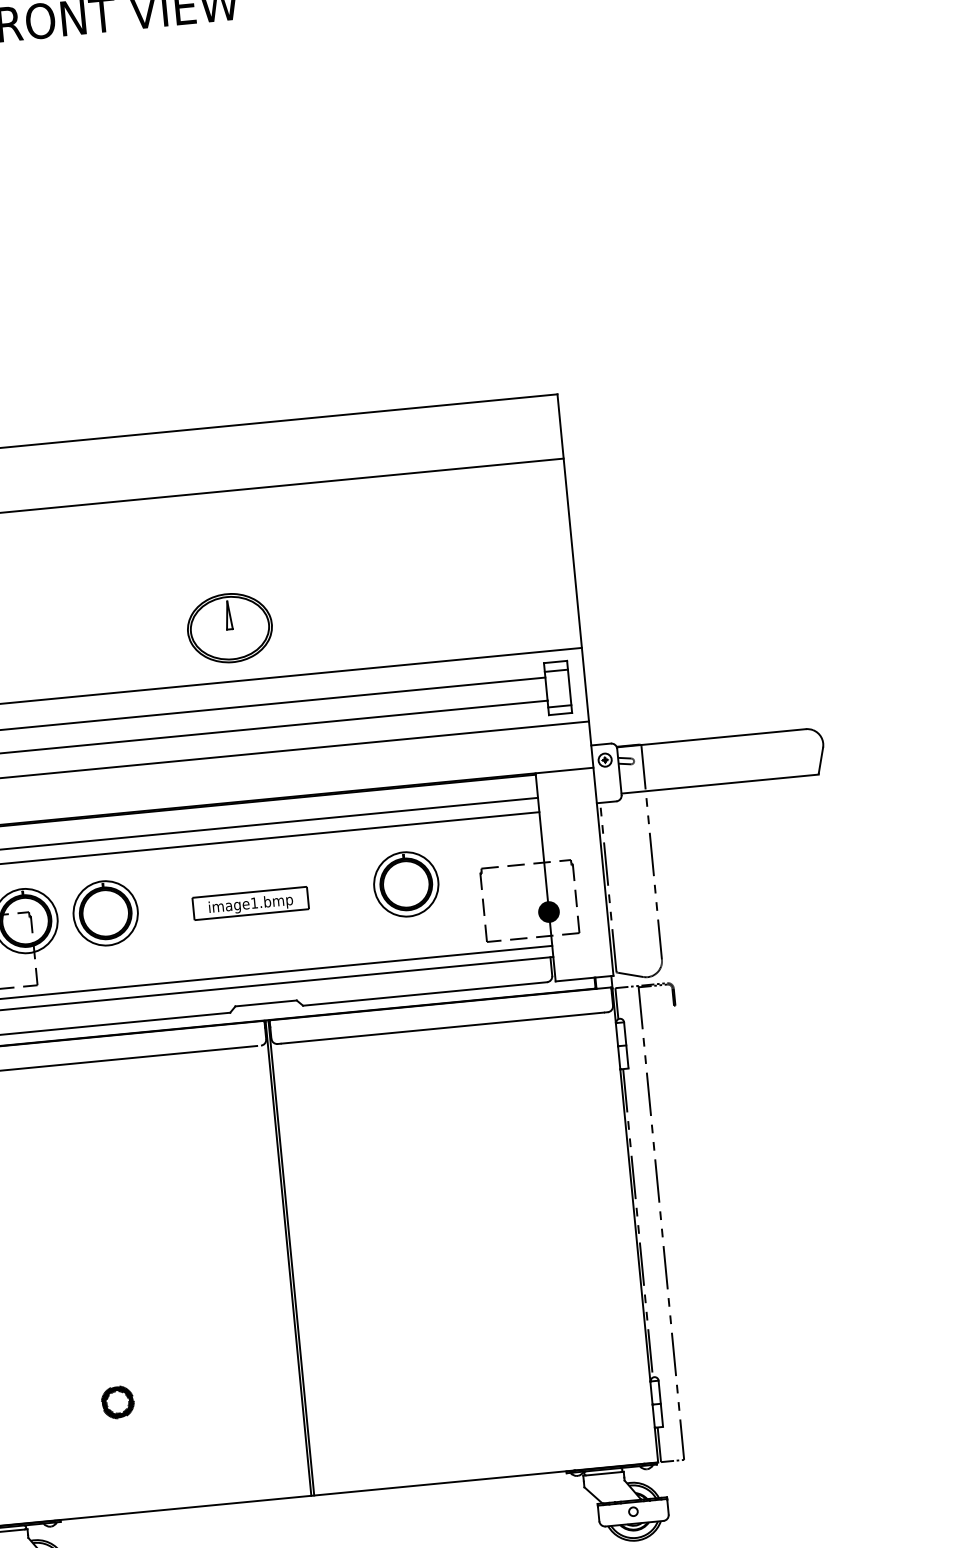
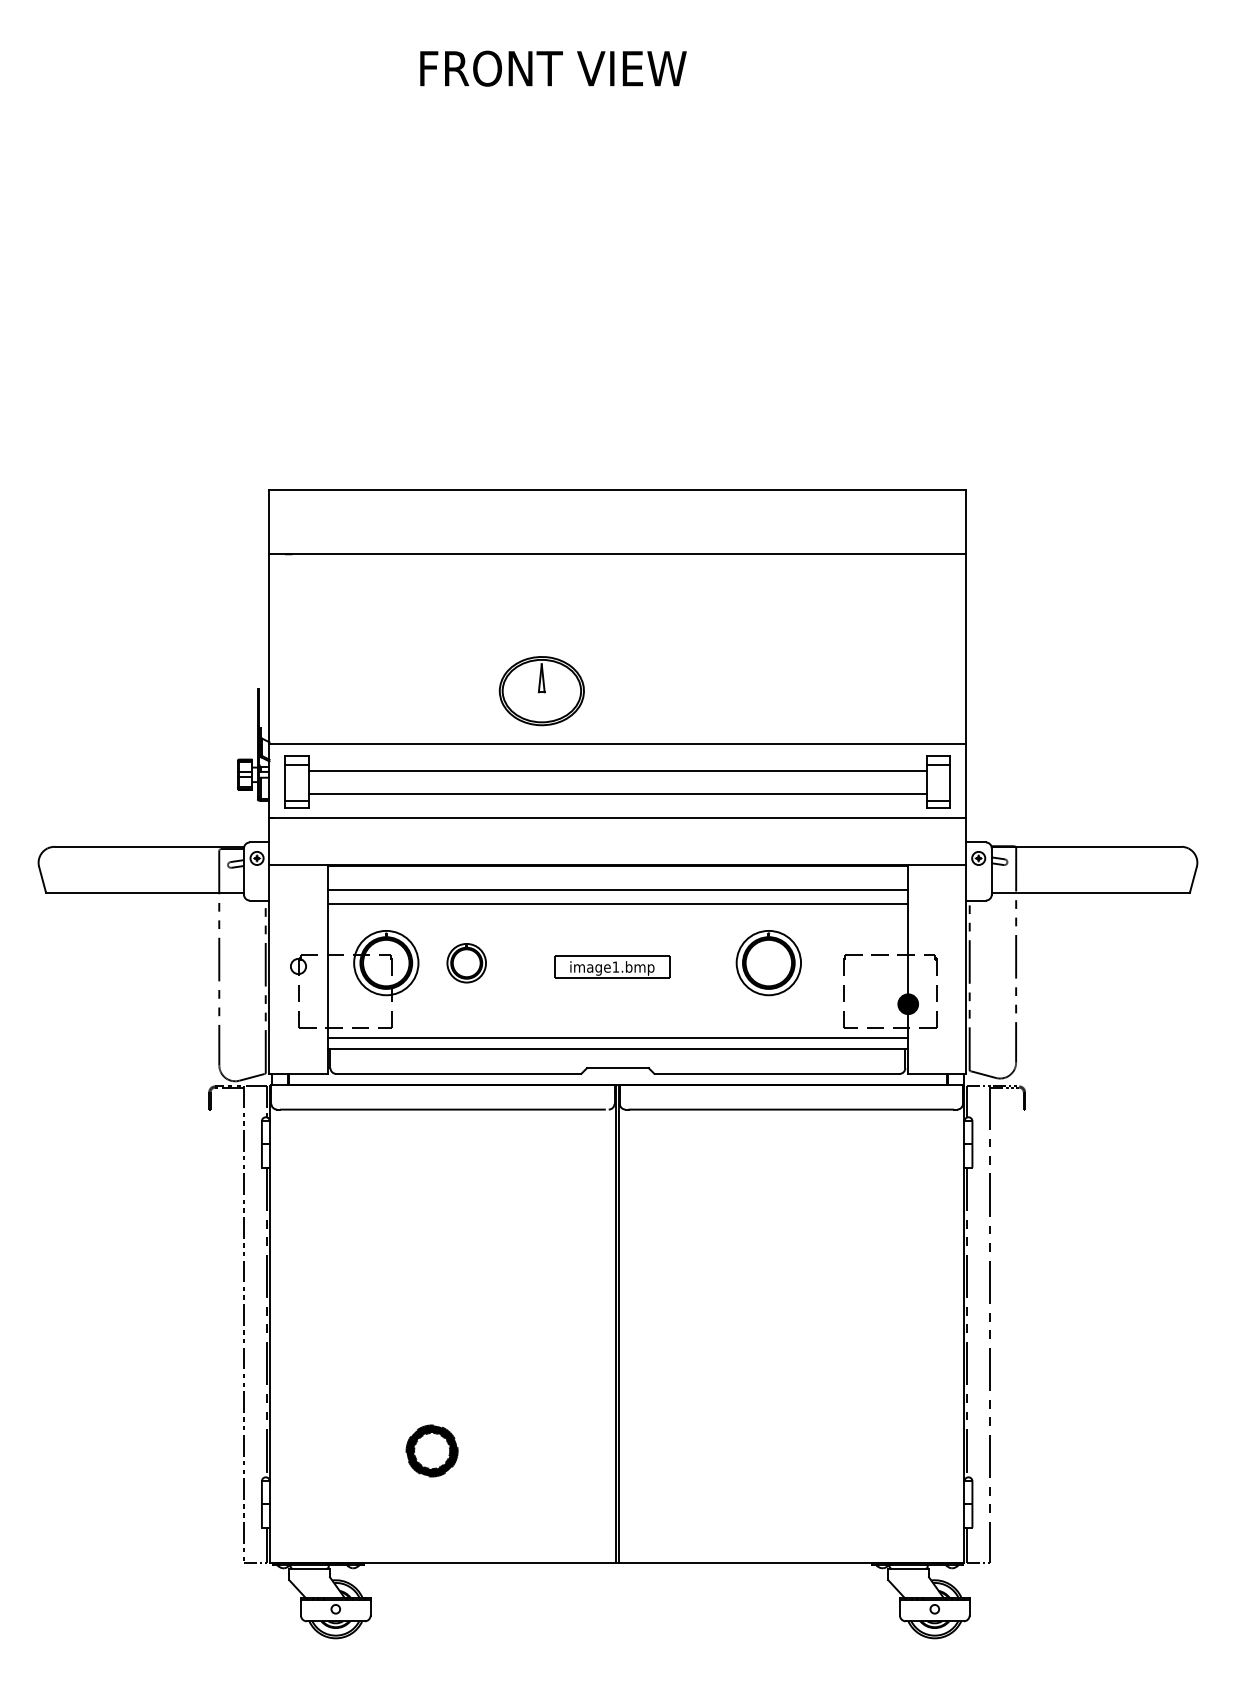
part: (229, 628) -> (541, 691), moved
part: (105, 913) -> (466, 963), size x0.6
part: (117, 1401) -> (431, 1450), size x1.6

